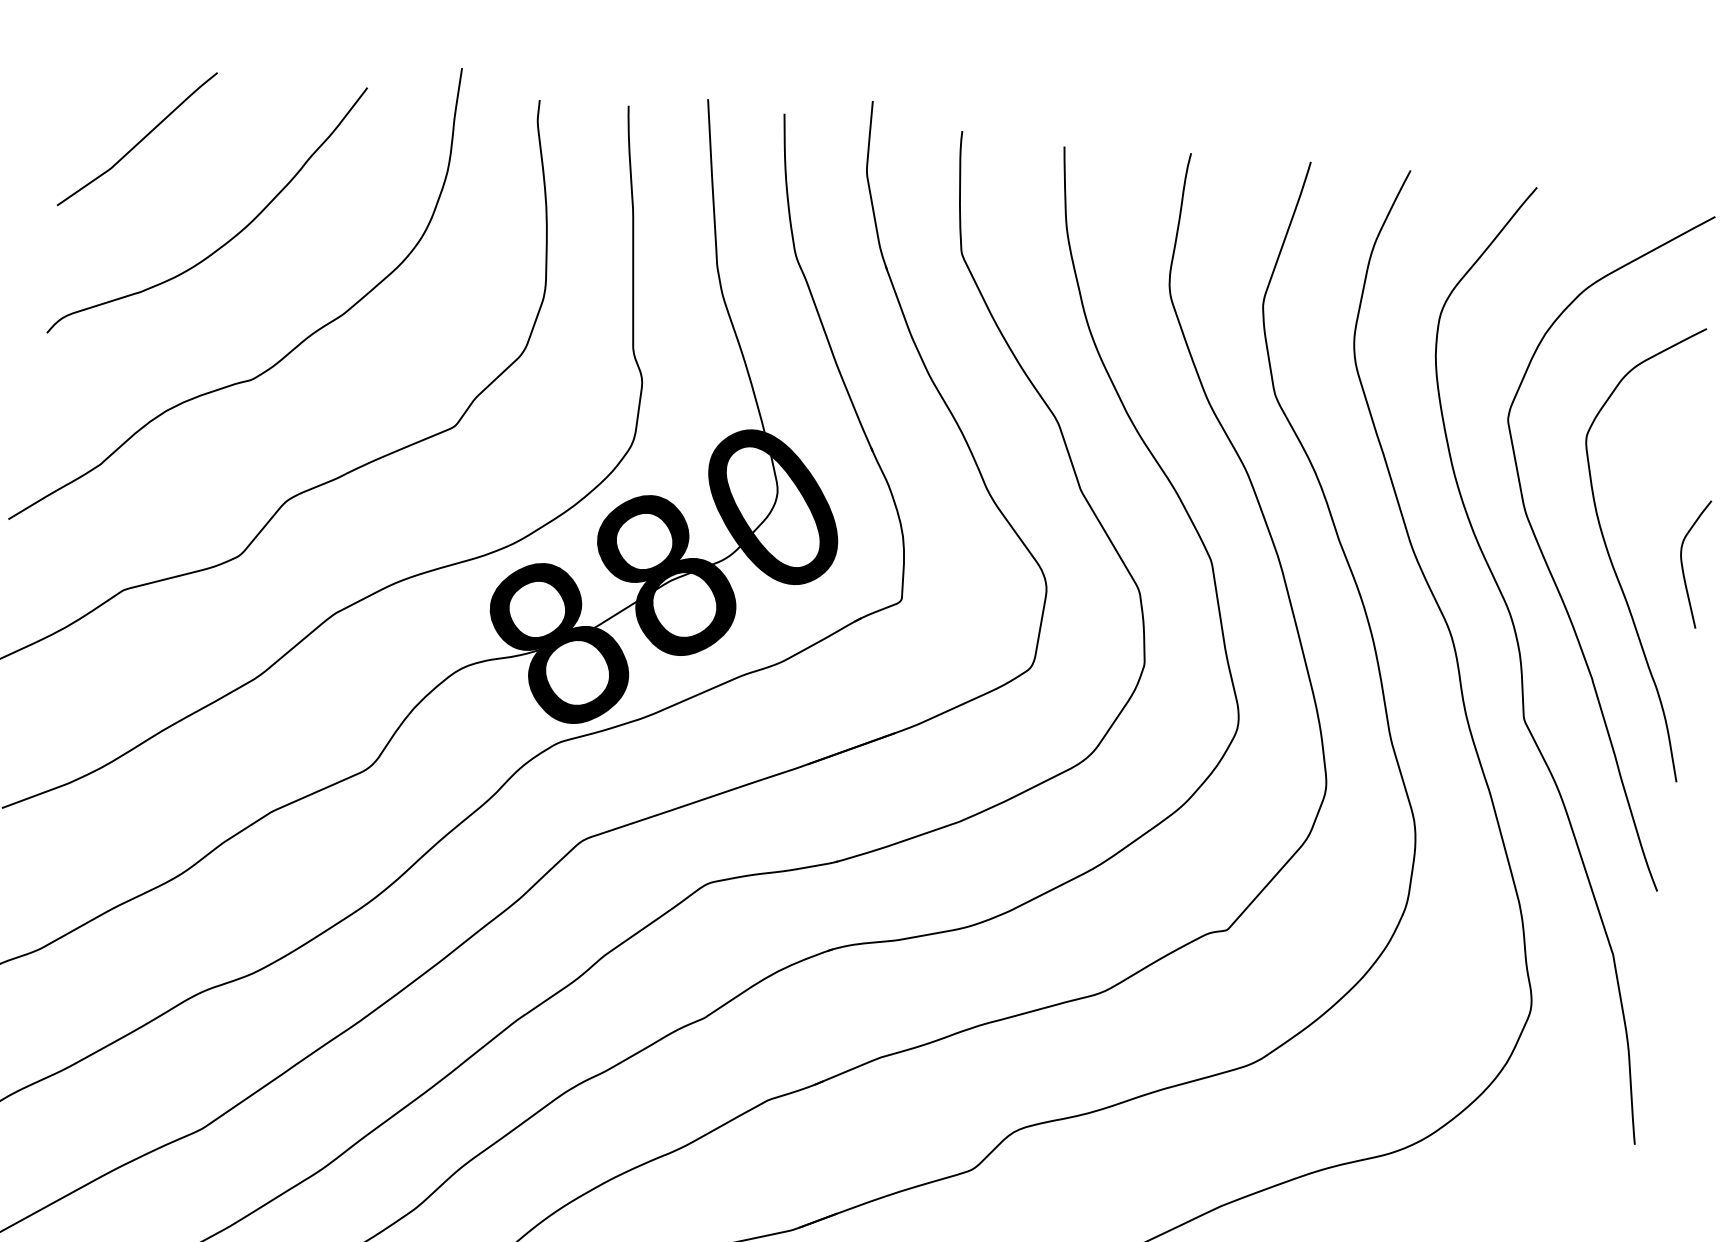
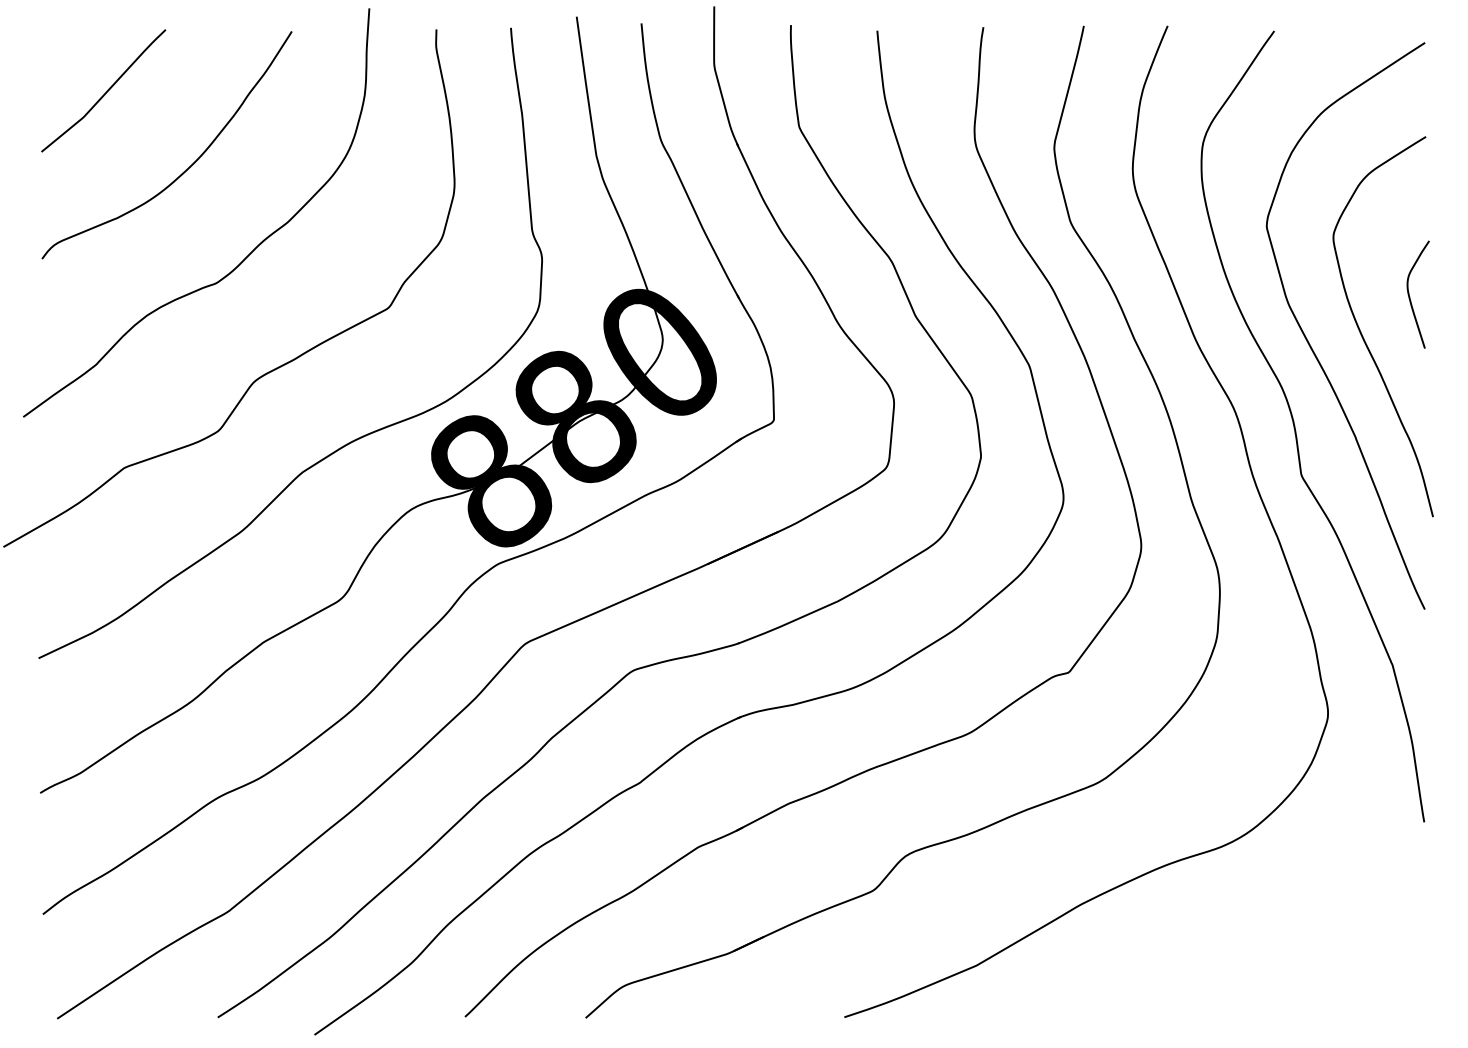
curve: (1683, 565) -> (1410, 296), moved

